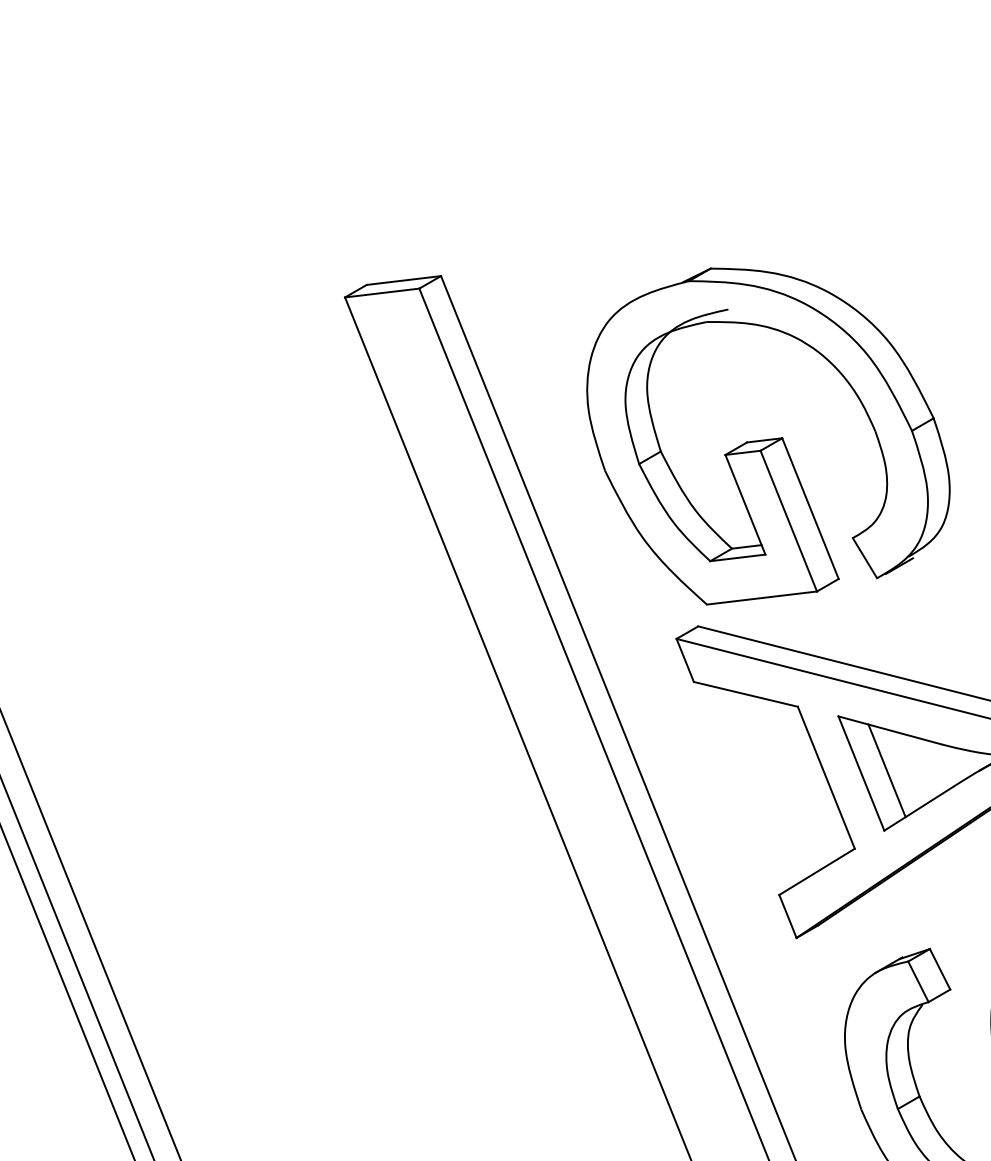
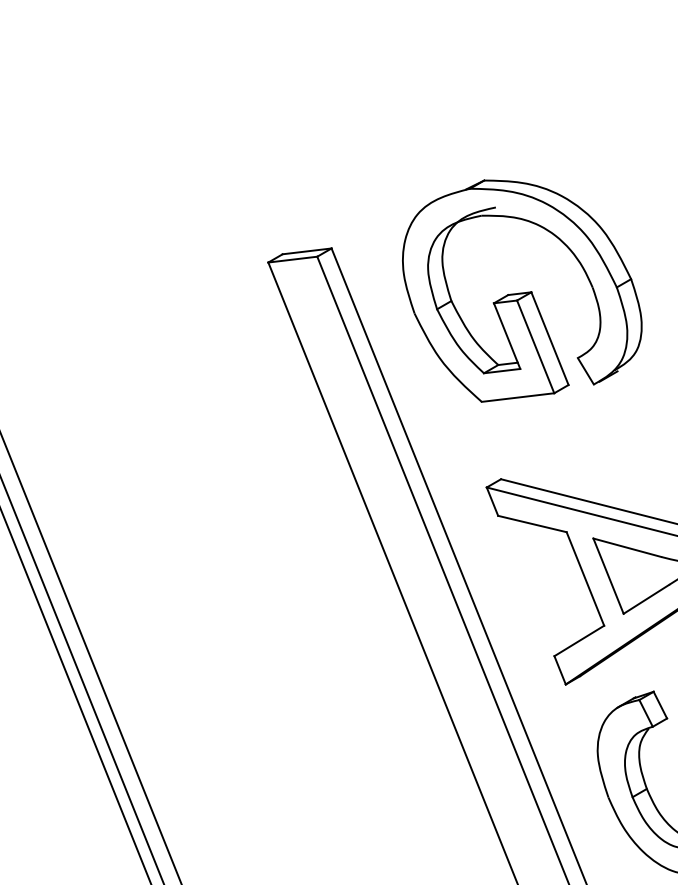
part: (768, 435) -> (522, 290), moved
line: (887, 769) -> (625, 573), removed

